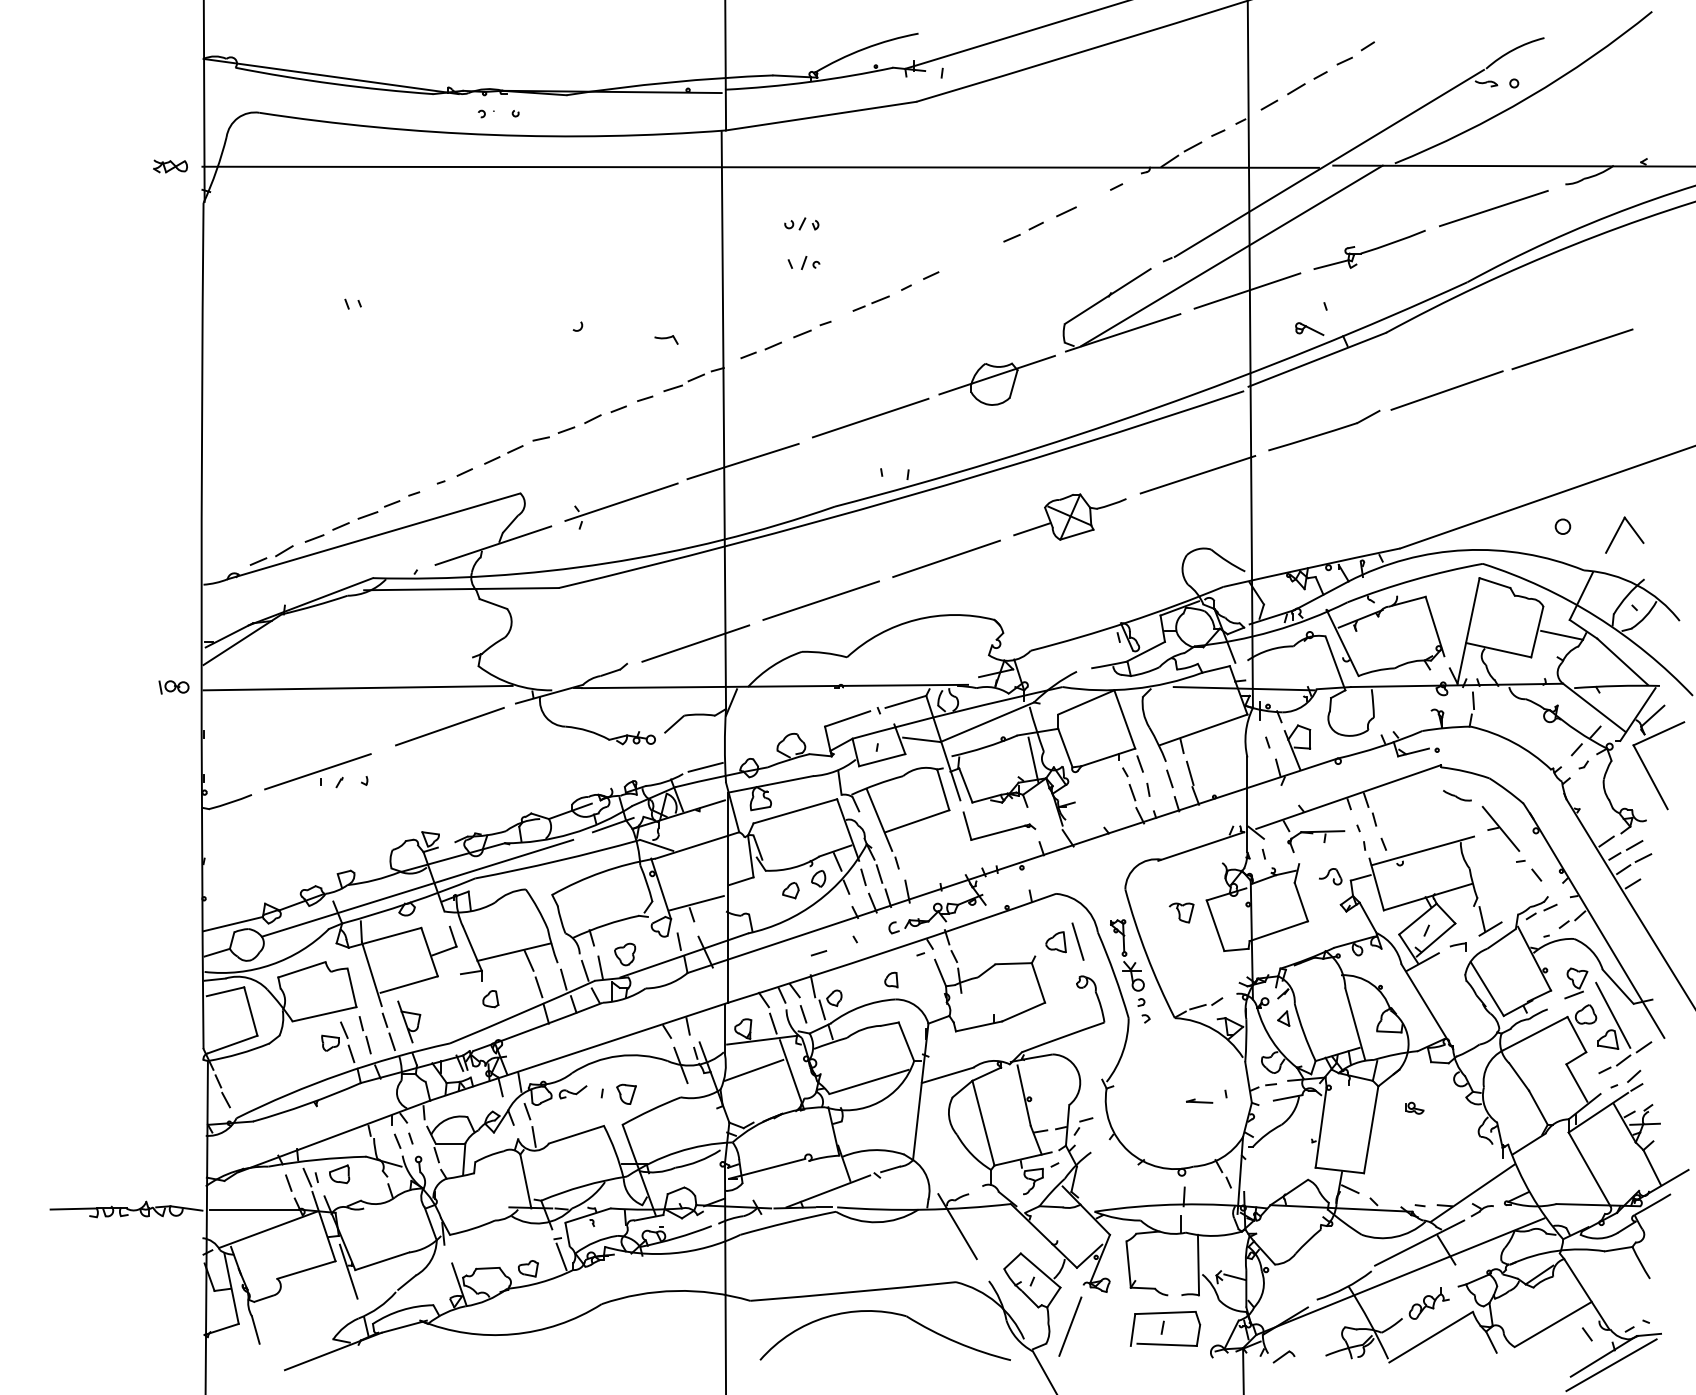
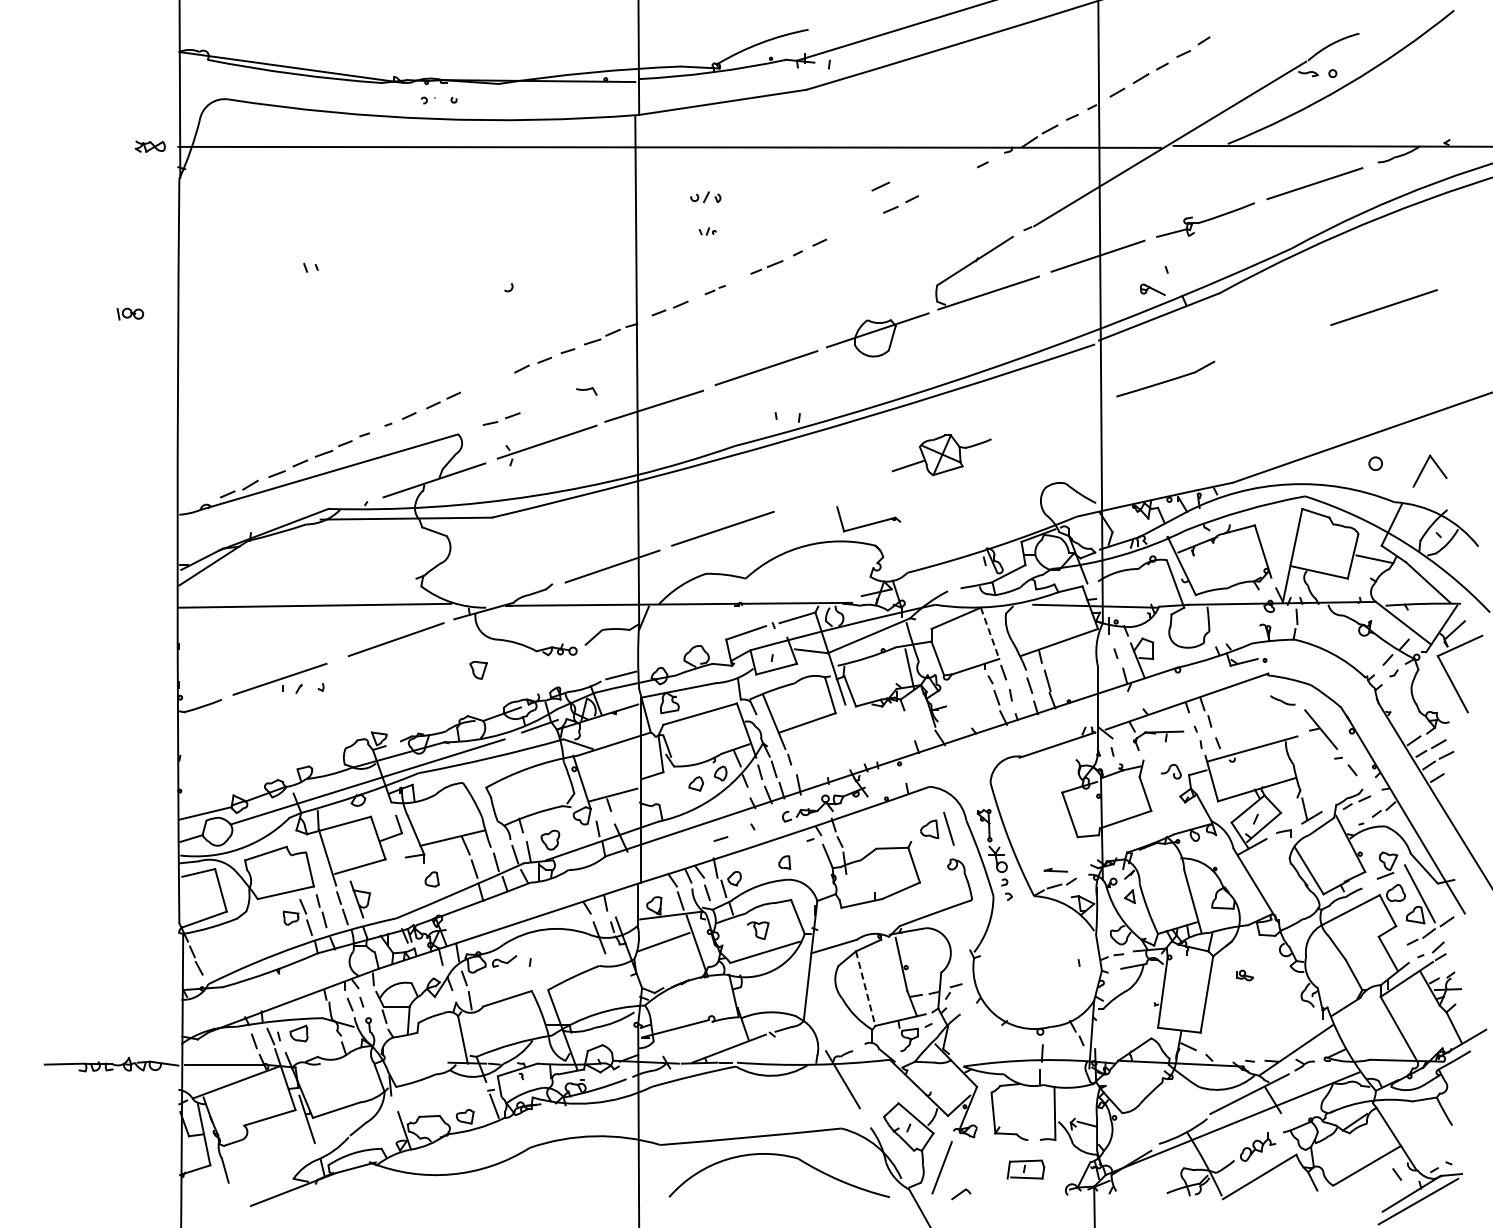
line: (1066, 211) -> (880, 186), moved
line: (1232, 254) -> (1084, 224), removed
part: (803, 262) -> (707, 231), size x0.6
part: (812, 328) -> (715, 289), size x0.6
part: (666, 340) -> (586, 391), moved
line: (1446, 390) -> (1273, 343), removed
part: (553, 433) -> (501, 418), moved
line: (1197, 474) -> (1054, 417), removed
line: (946, 558) -> (833, 491), removed
part: (174, 686) -> (130, 313), moved
line: (1125, 719) -> (990, 633), solid -> dashed
part: (999, 826) -> (868, 519), moved
part: (1180, 912) -> (757, 930), moved
part: (626, 1094) -> (478, 670), moved
part: (1199, 1100) -> (1055, 869), moved
line: (983, 1123) -> (865, 988), solid -> dashed
part: (1165, 1328) -> (1025, 1169), size x0.6
part: (1284, 1357) -> (961, 1194), moved

